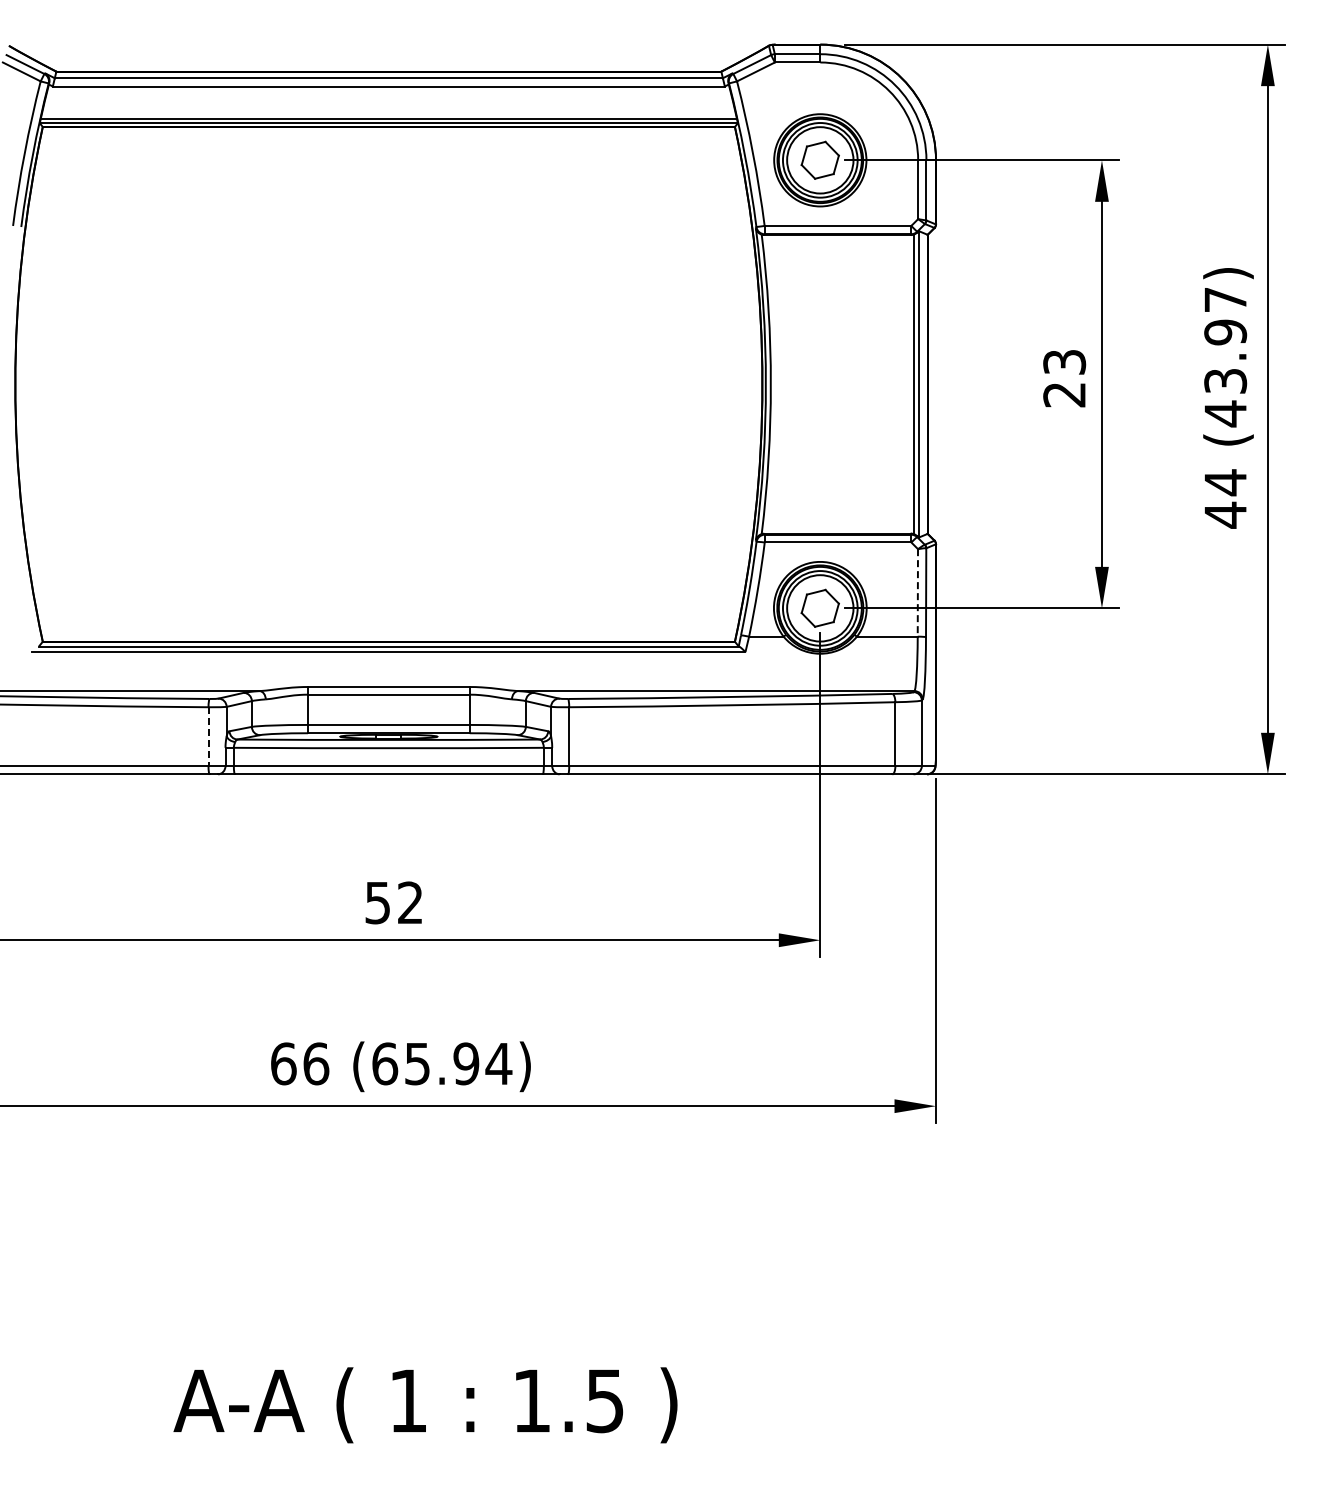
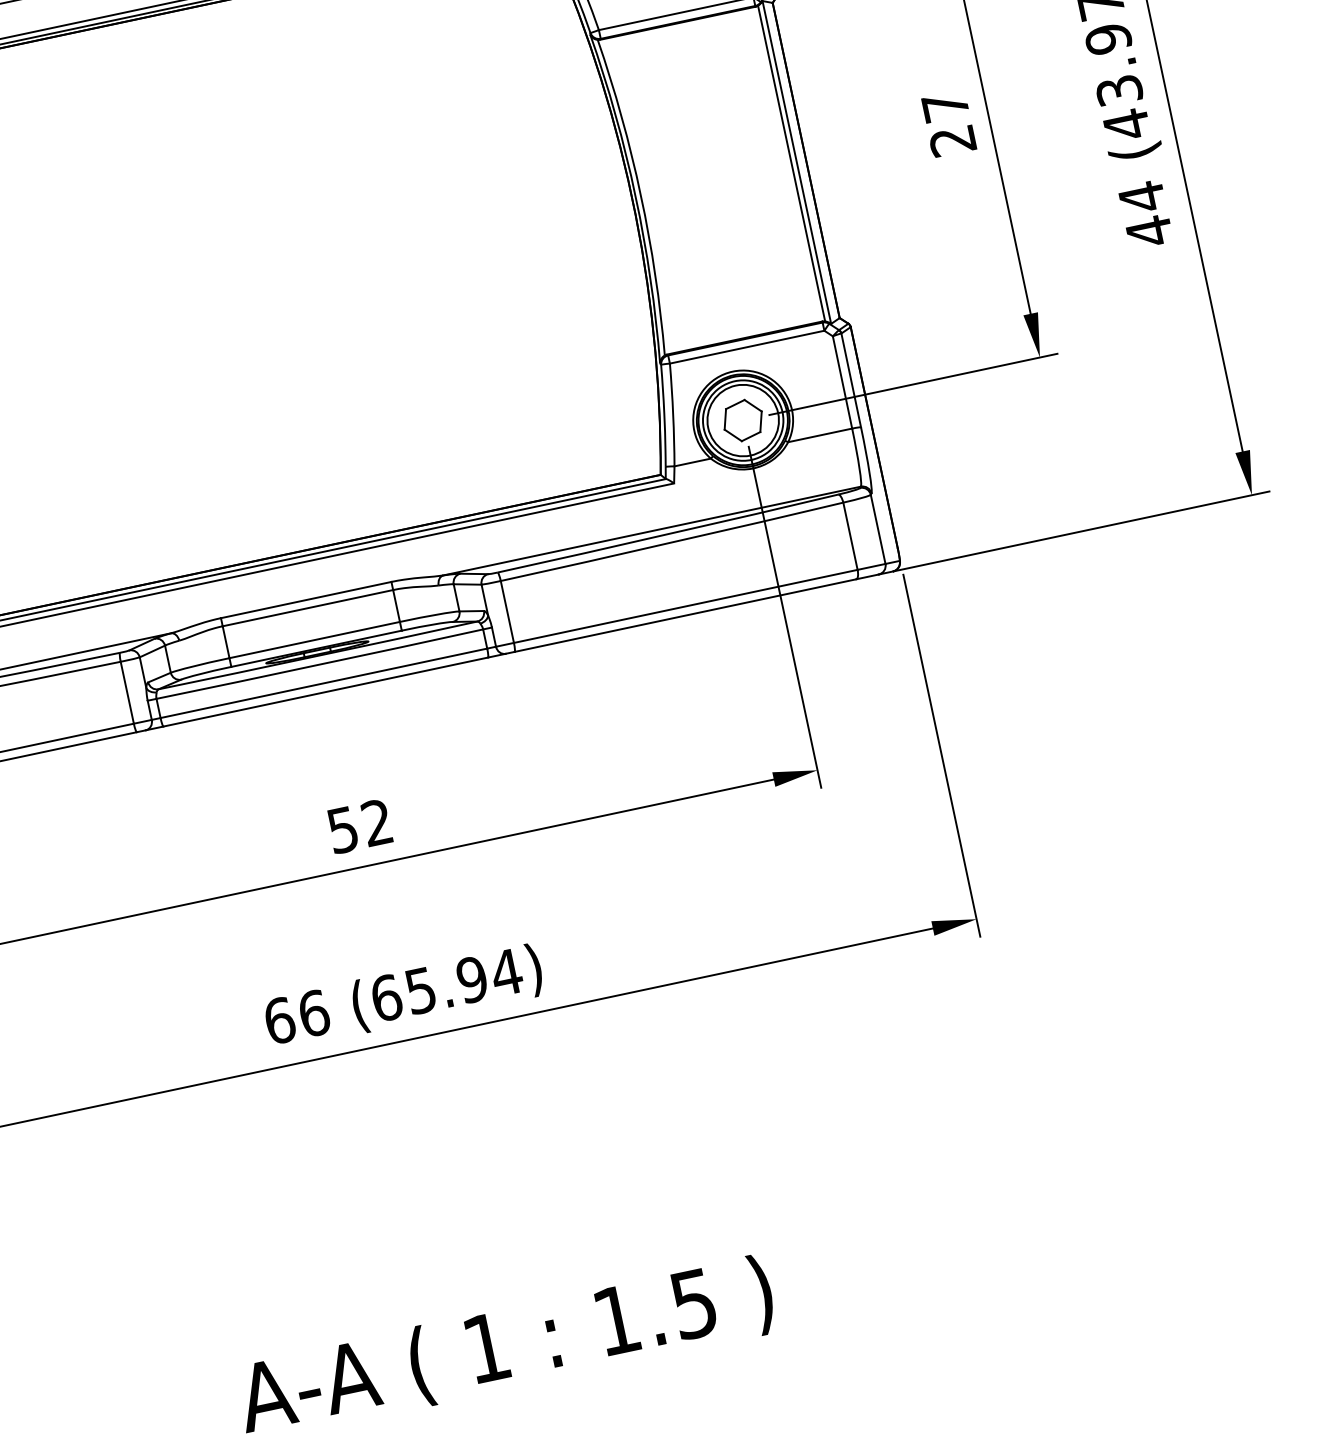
text: (1064, 362) -> (945, 106), 23 -> 27
line: (917, 592) -> (842, 382), dashed -> solid
line: (208, 737) -> (127, 693), dashed -> solid

